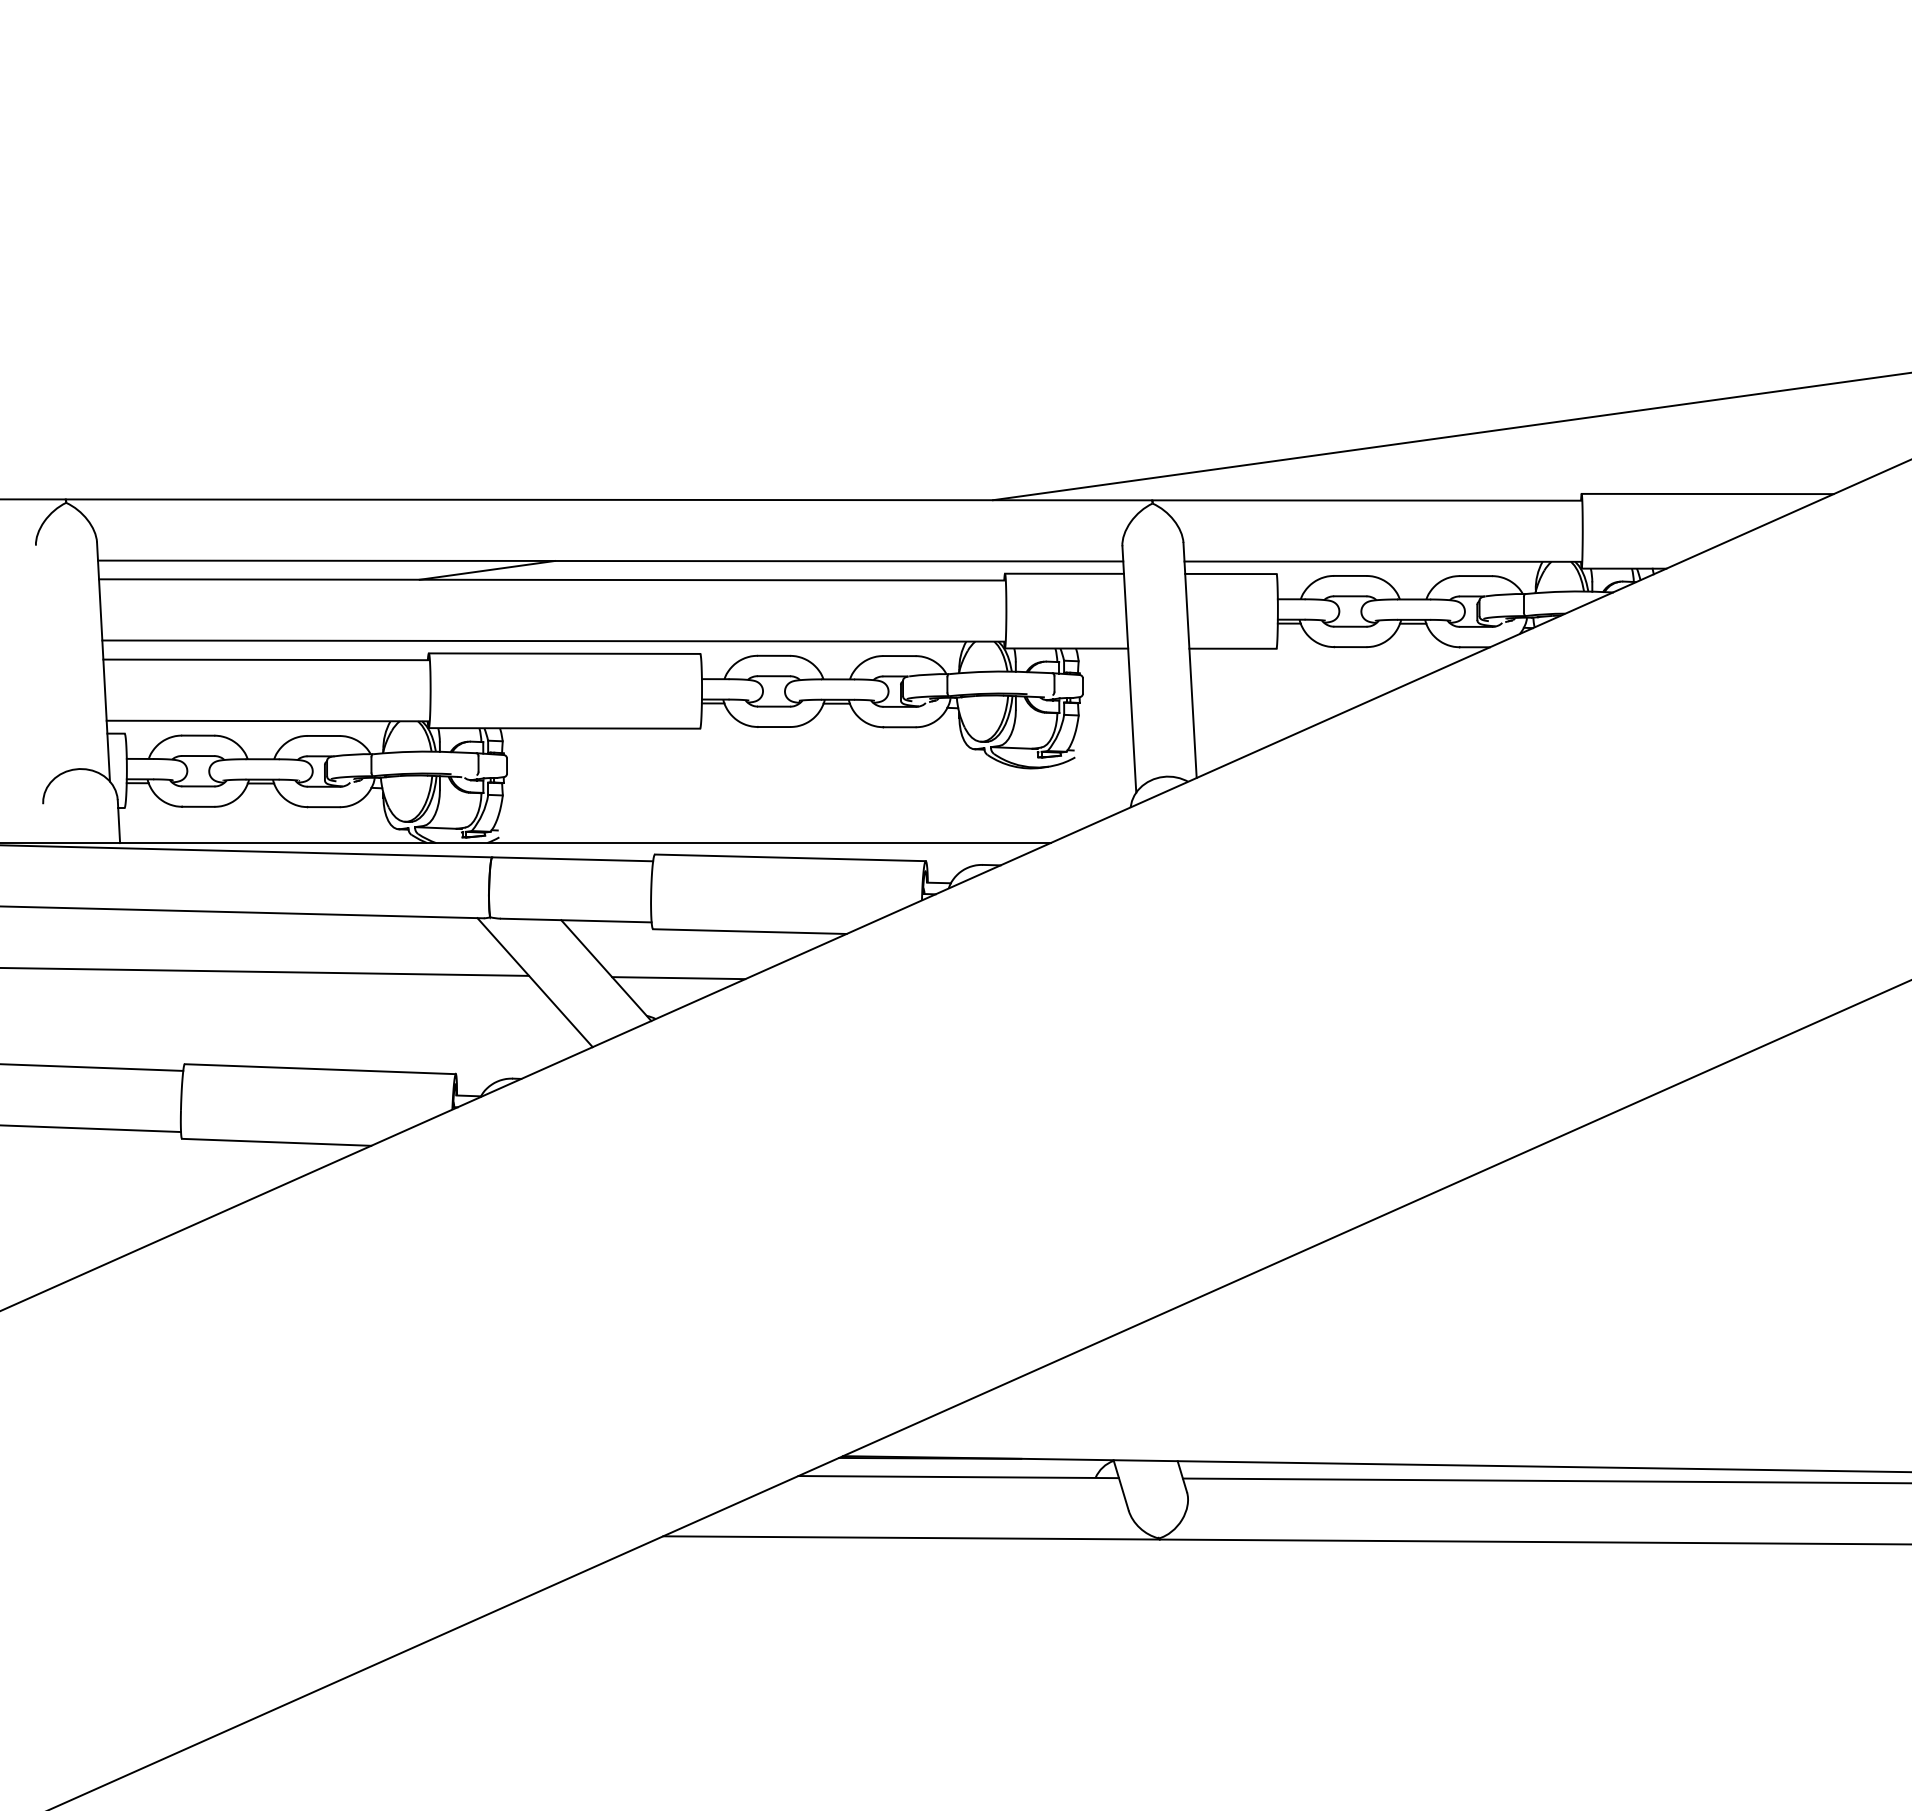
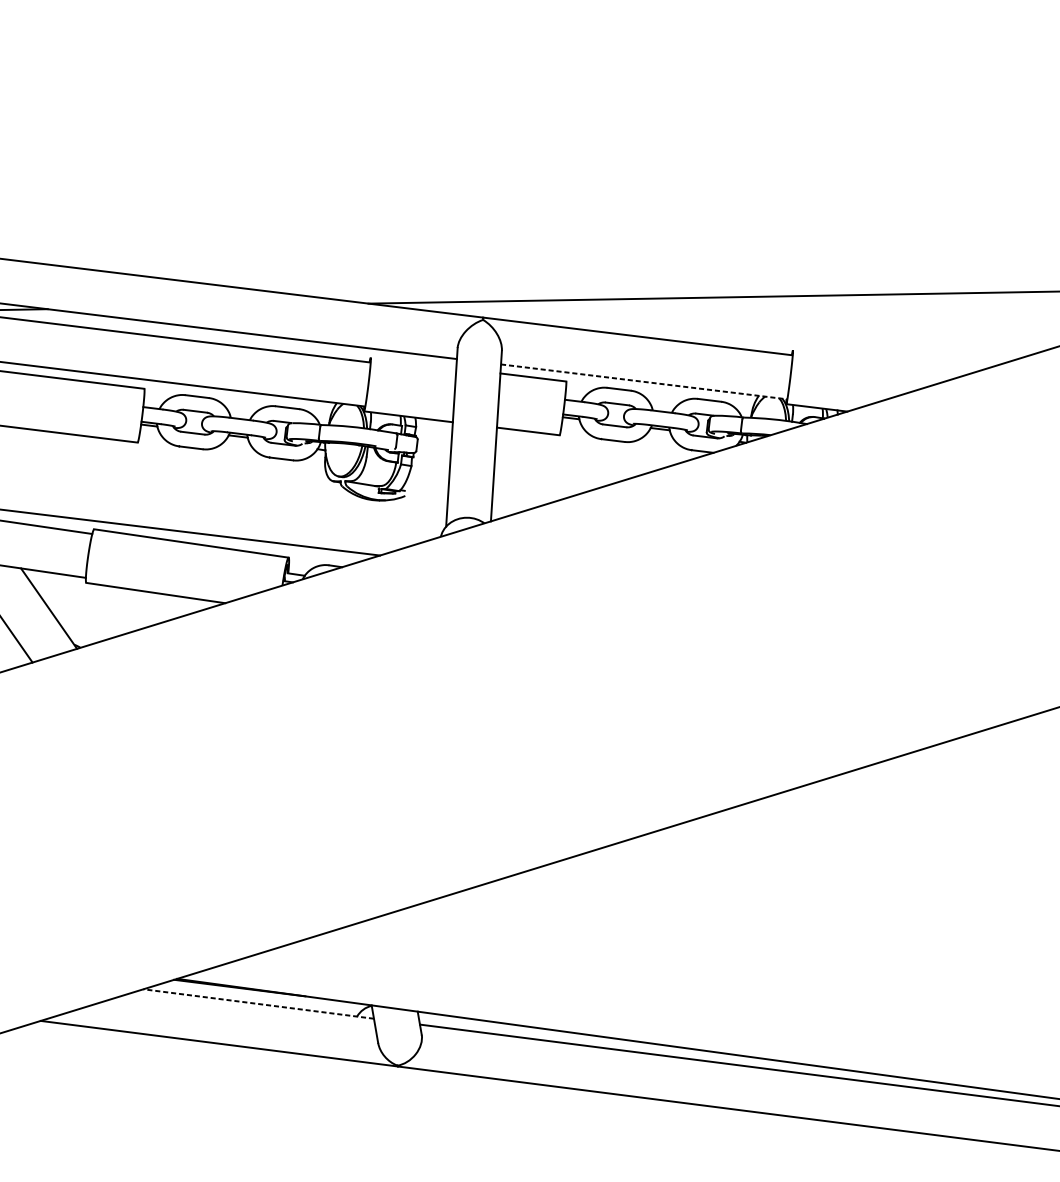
line: (1707, 493) -> (883, 361), removed
line: (1383, 561) -> (644, 381), solid -> dashed
line: (1064, 573) -> (413, 362), removed
line: (678, 978) -> (100, 620), removed
line: (958, 1477) -> (258, 1004), solid -> dashed

